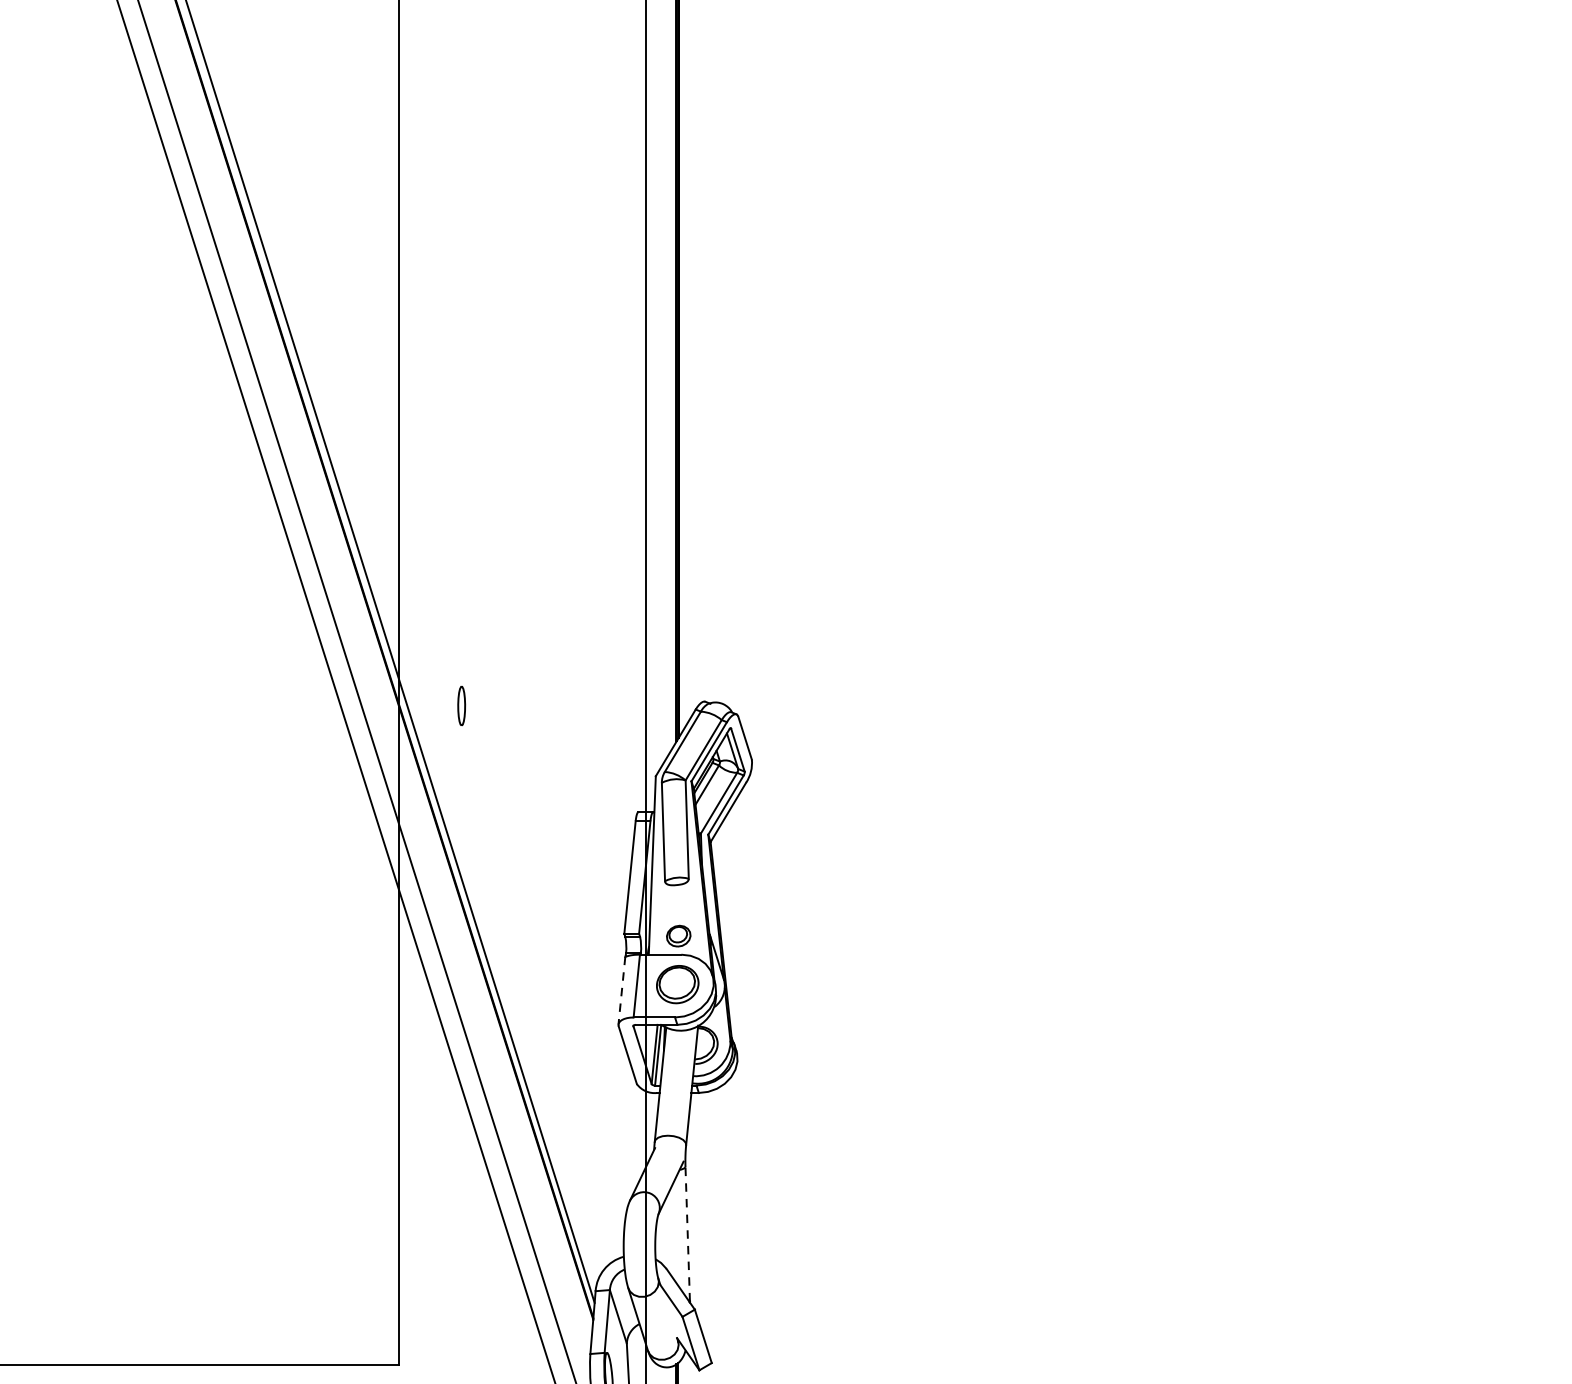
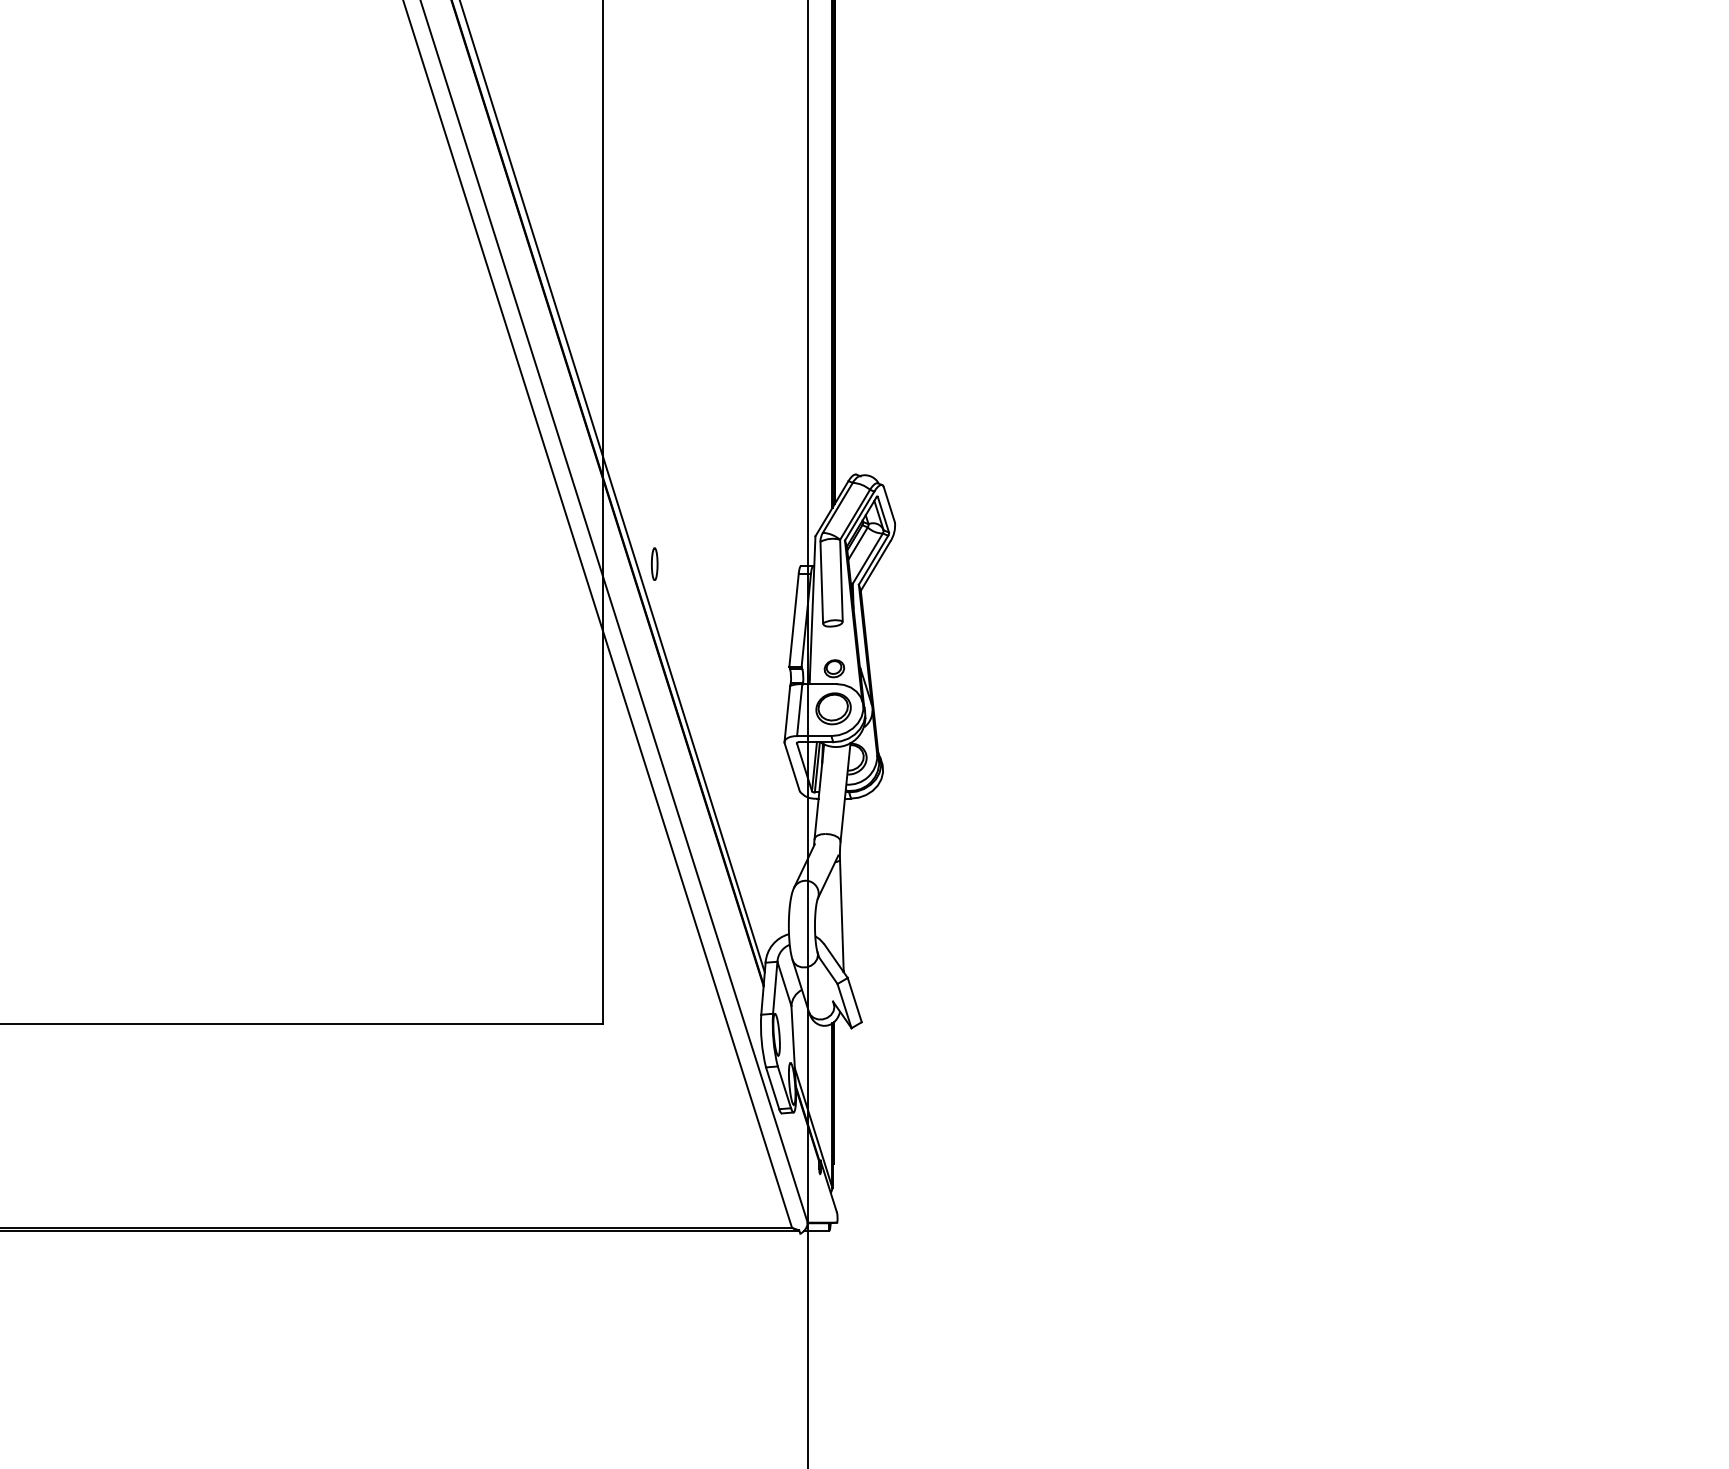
part: (461, 705) -> (654, 563), moved
line: (622, 991) -> (787, 714), dashed -> solid
line: (687, 1234) -> (841, 915), dashed -> solid

